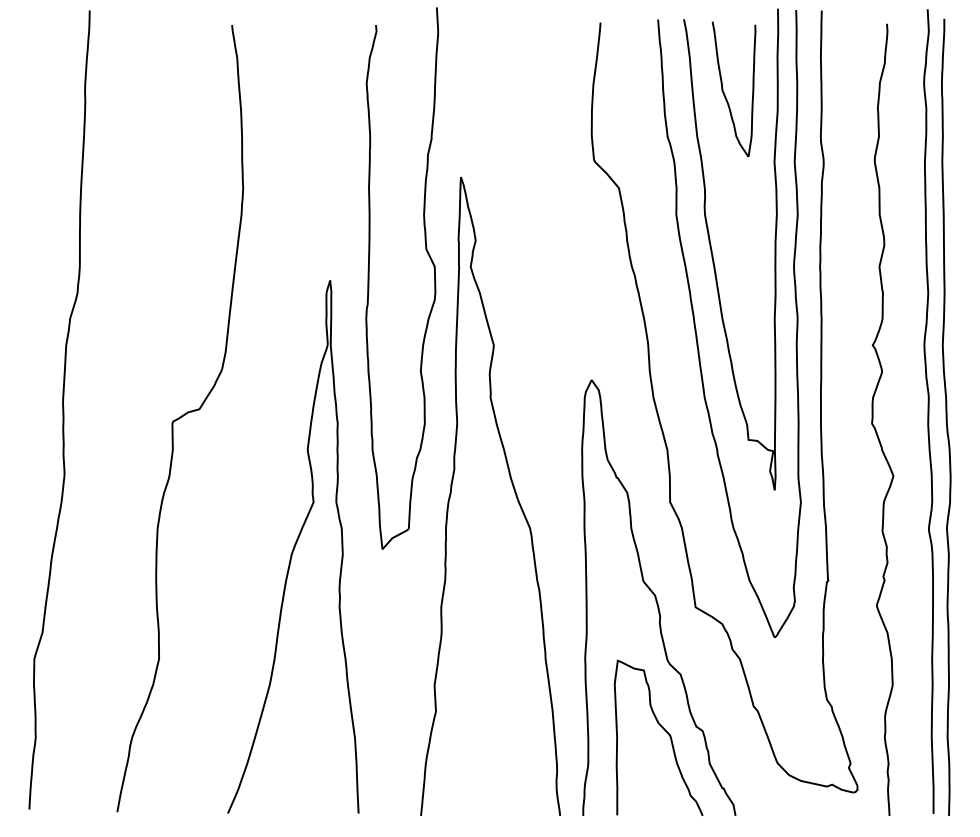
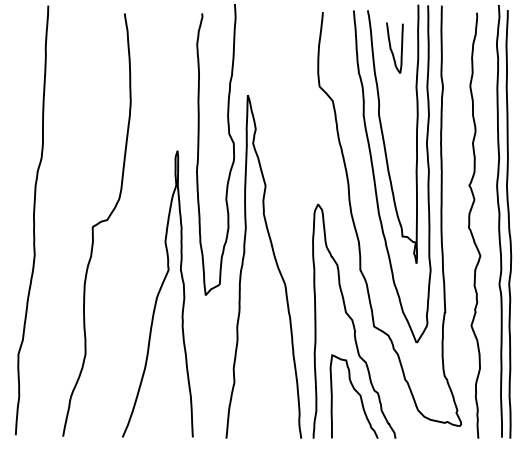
part: (733, 88) -> (394, 47), size x0.7

